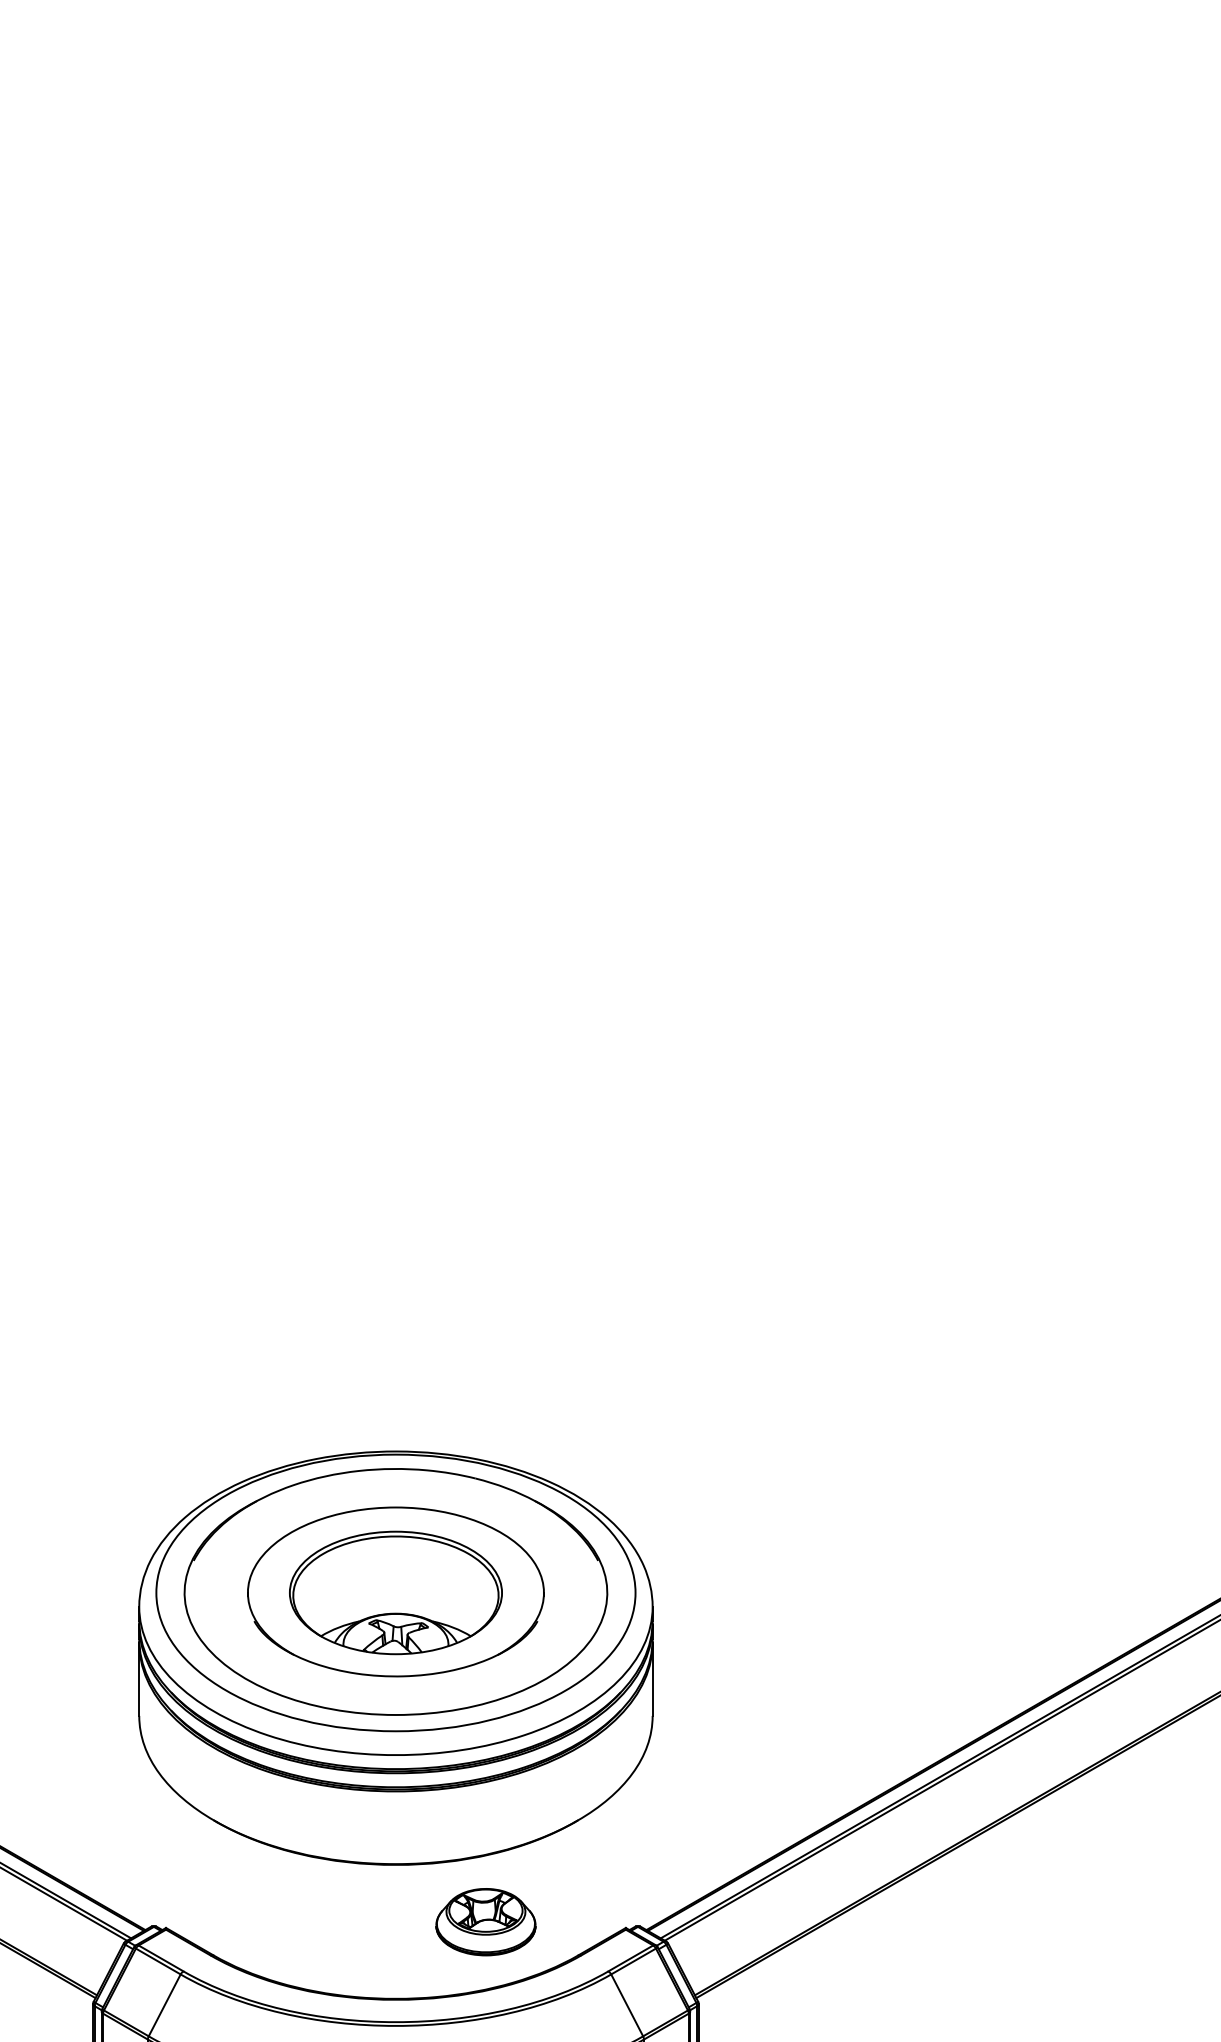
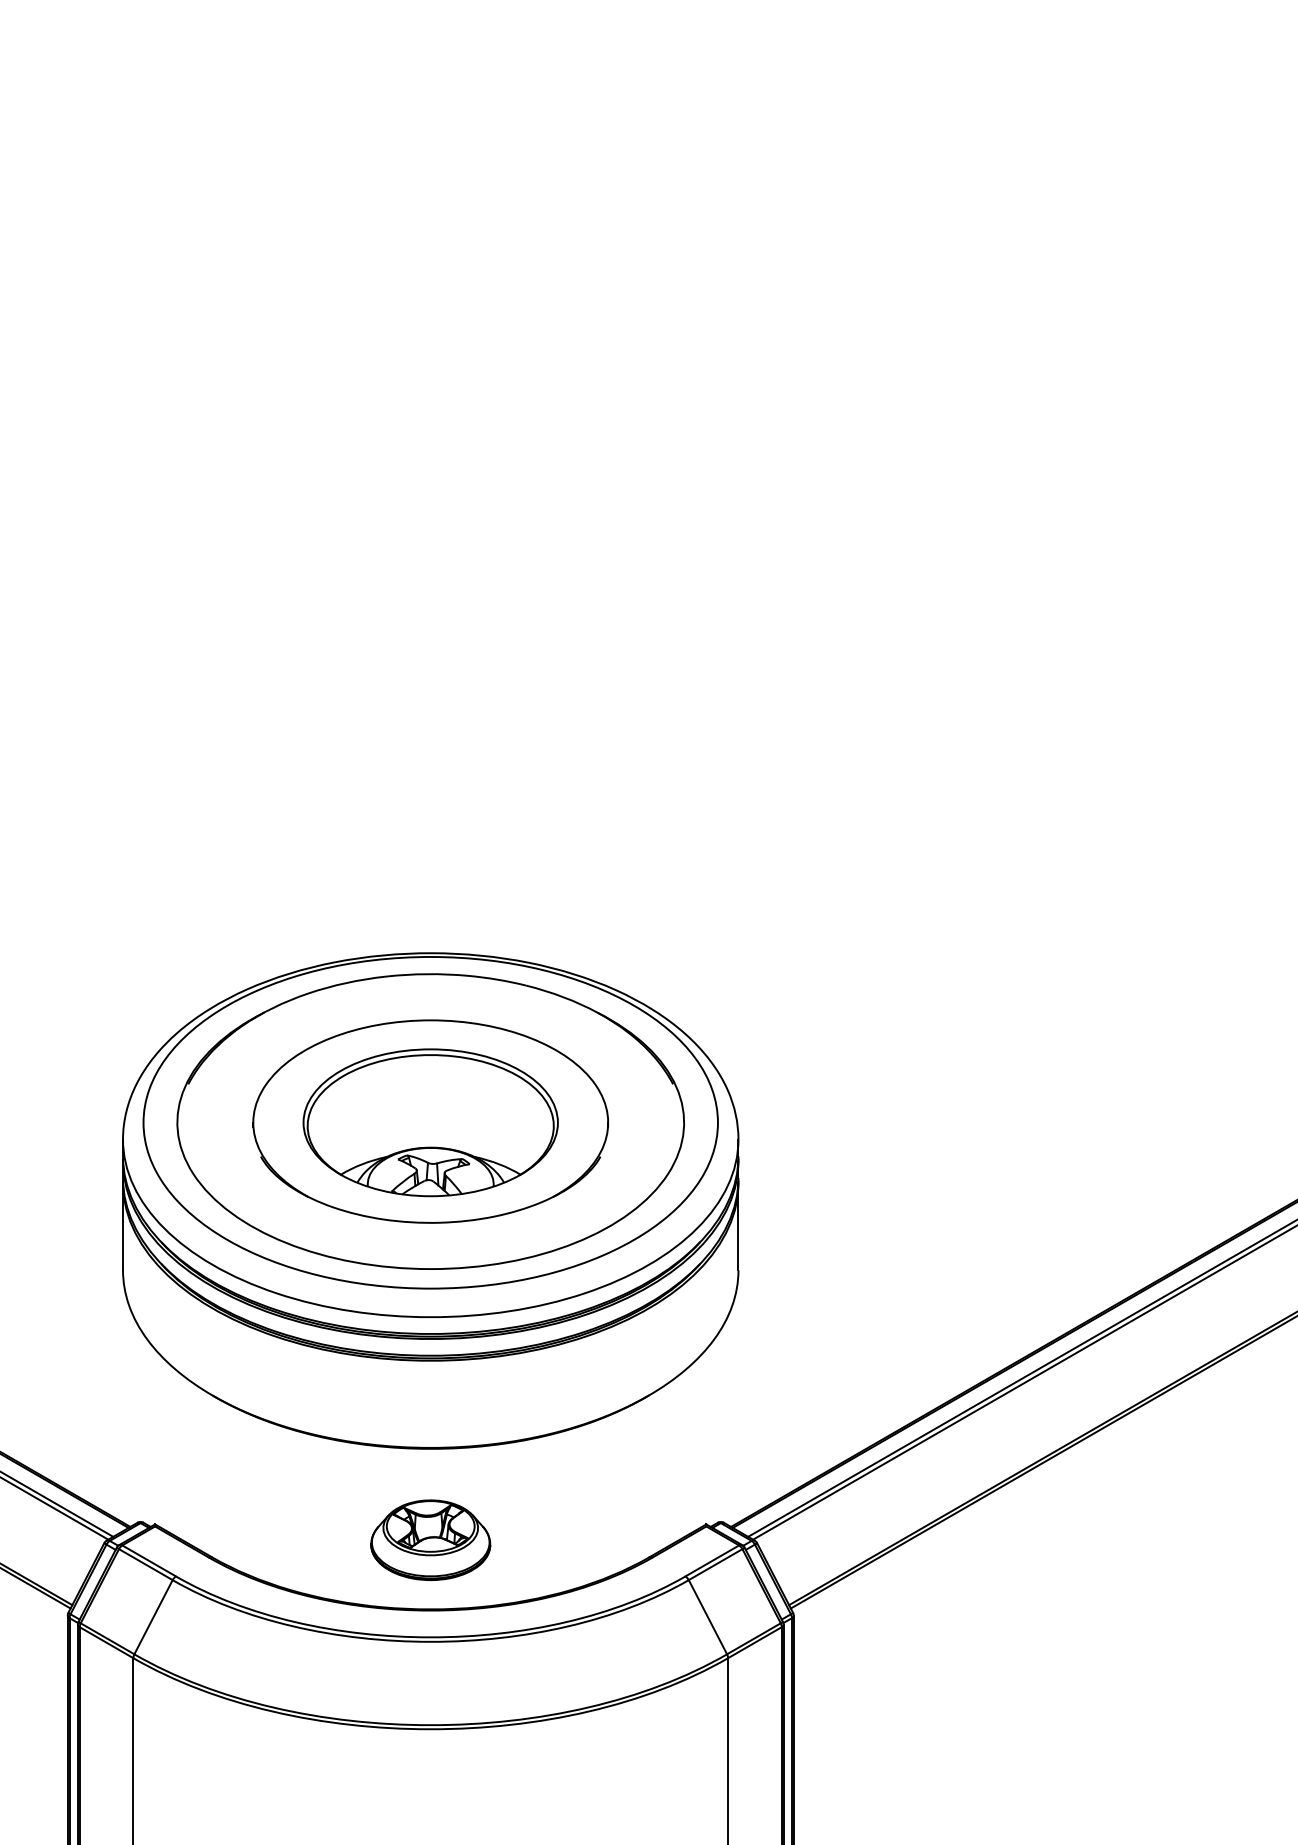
part: (485, 1922) -> (430, 1540), moved

